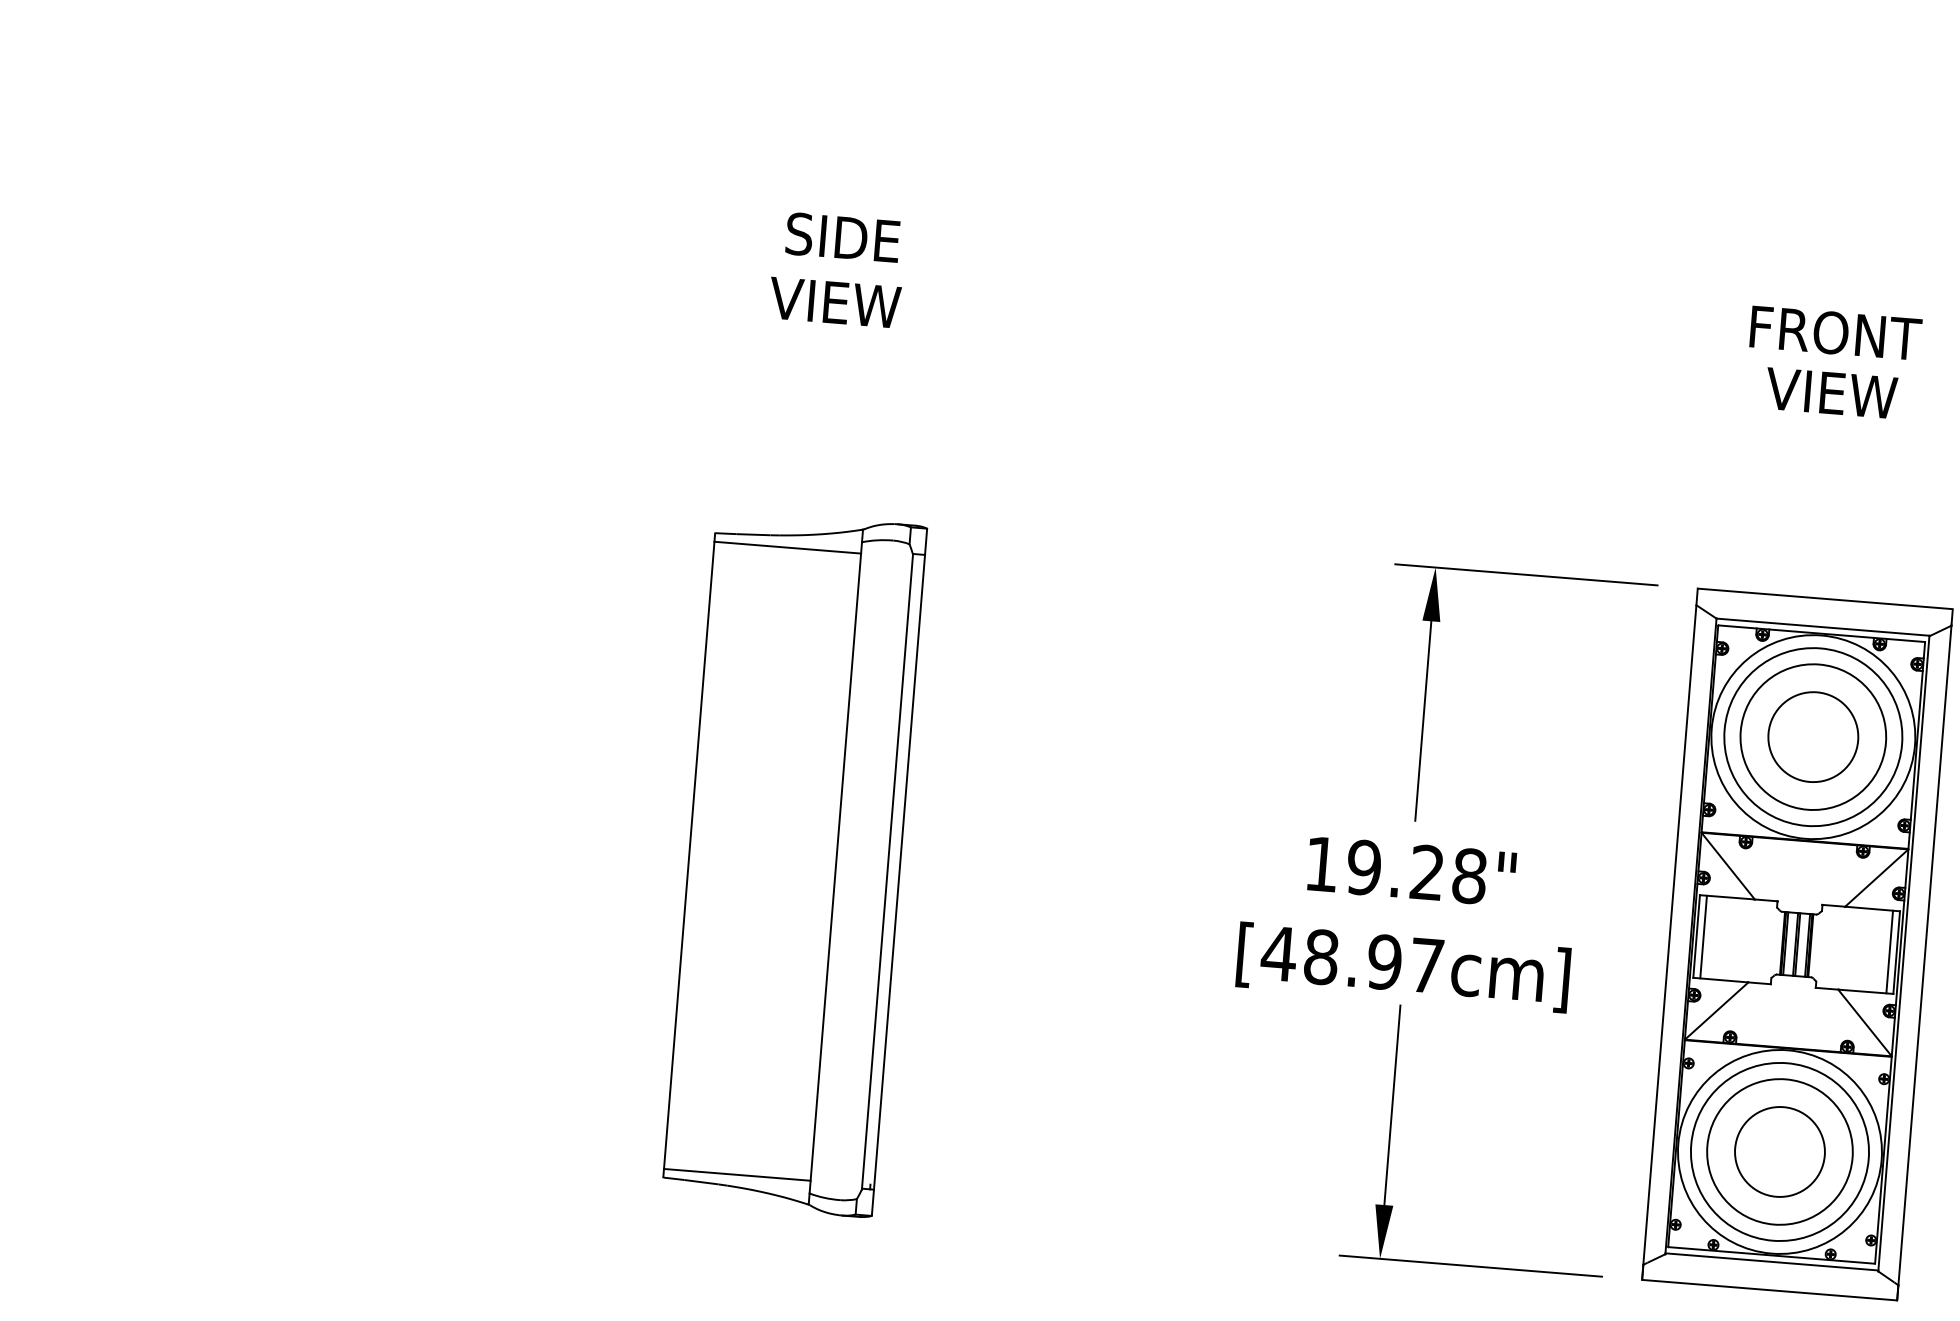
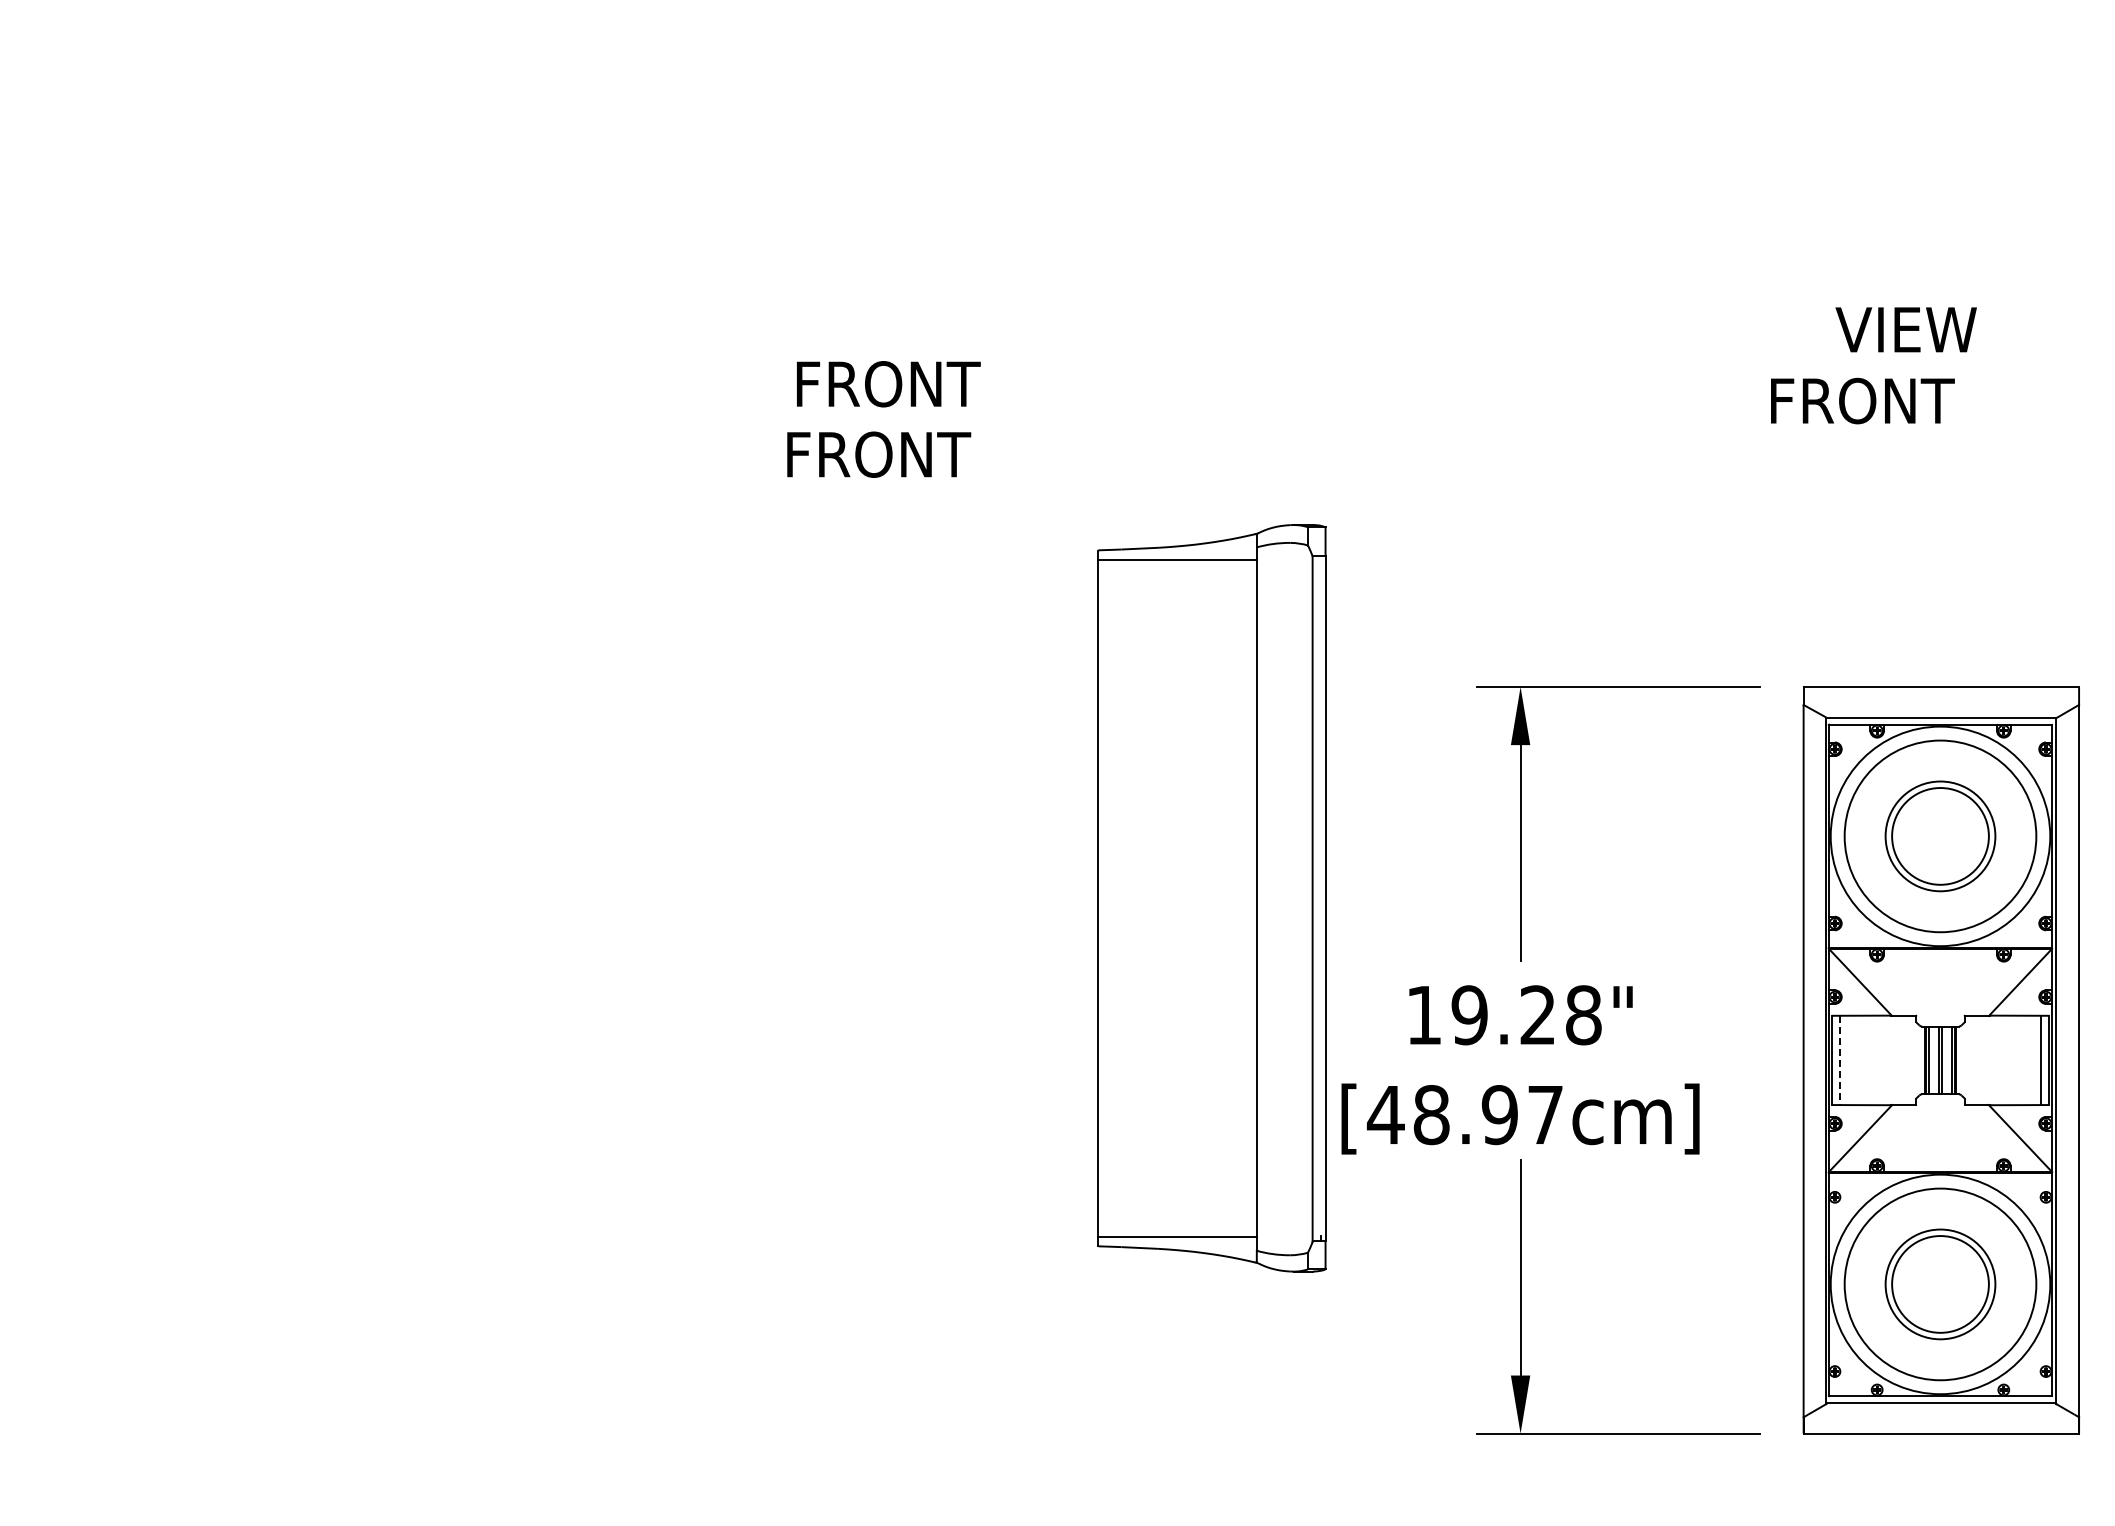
text: (872, 240) -> (887, 384), SIDE -> FRONT
text: (856, 304) -> (876, 454), VIEW -> FRONT
text: (1835, 332) -> (1862, 400), moved
text: (1830, 392) -> (1905, 329), moved
circle: (1813, 737) -> (1940, 836), size x0.7
part: (793, 863) -> (1211, 898), moved
line: (1704, 937) -> (1840, 1060), solid -> dashed
circle: (1779, 1152) -> (1940, 1284), size x0.7

